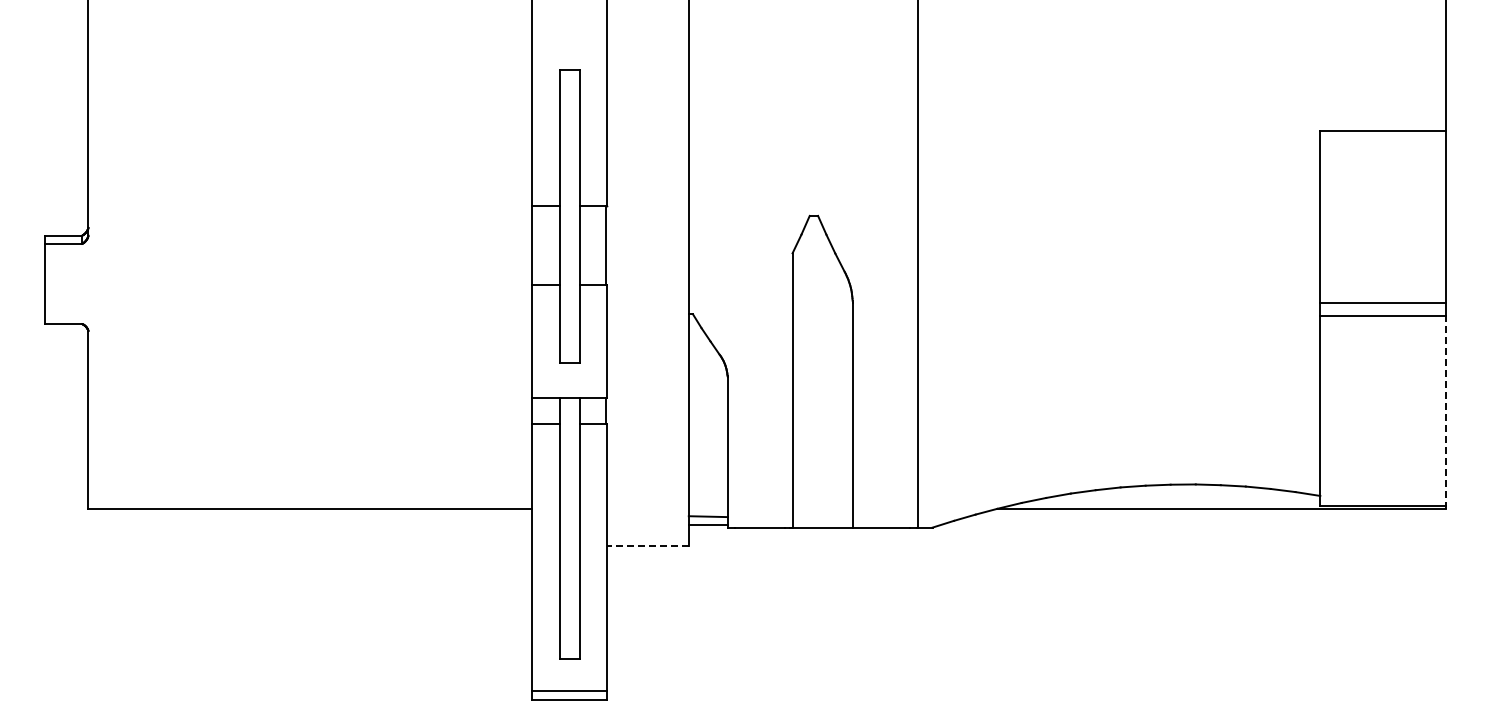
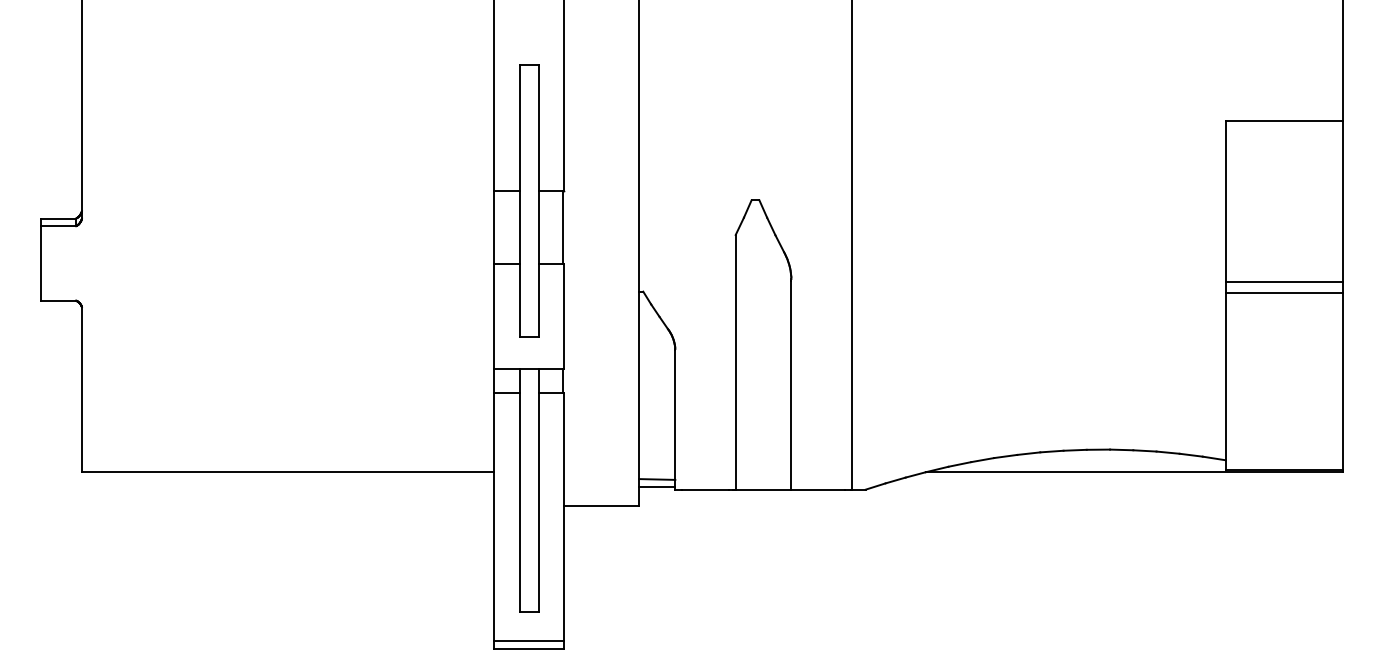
line: (1446, 412) -> (1342, 382), dashed -> solid
line: (648, 545) -> (601, 506), dashed -> solid

